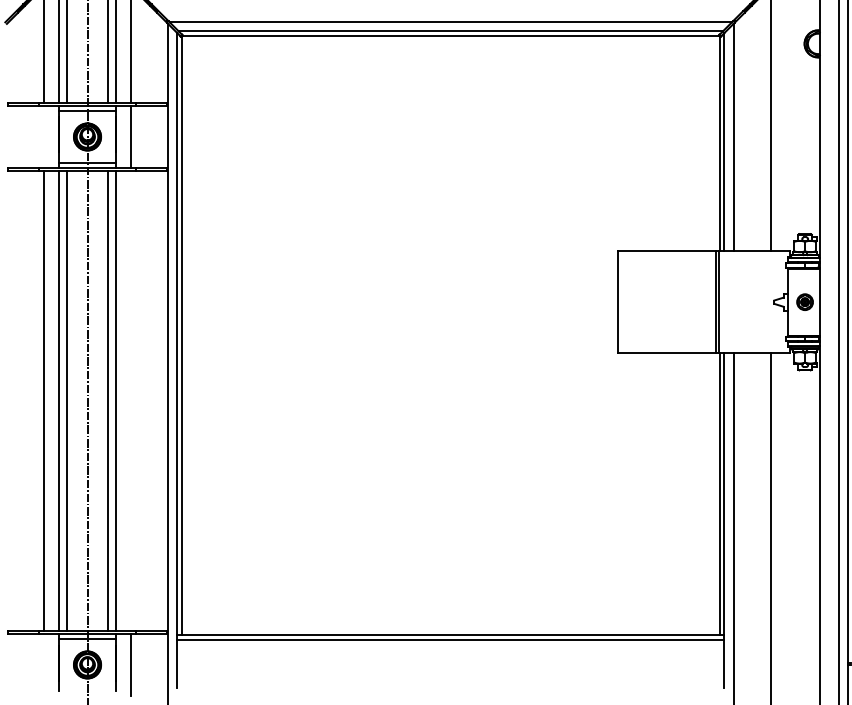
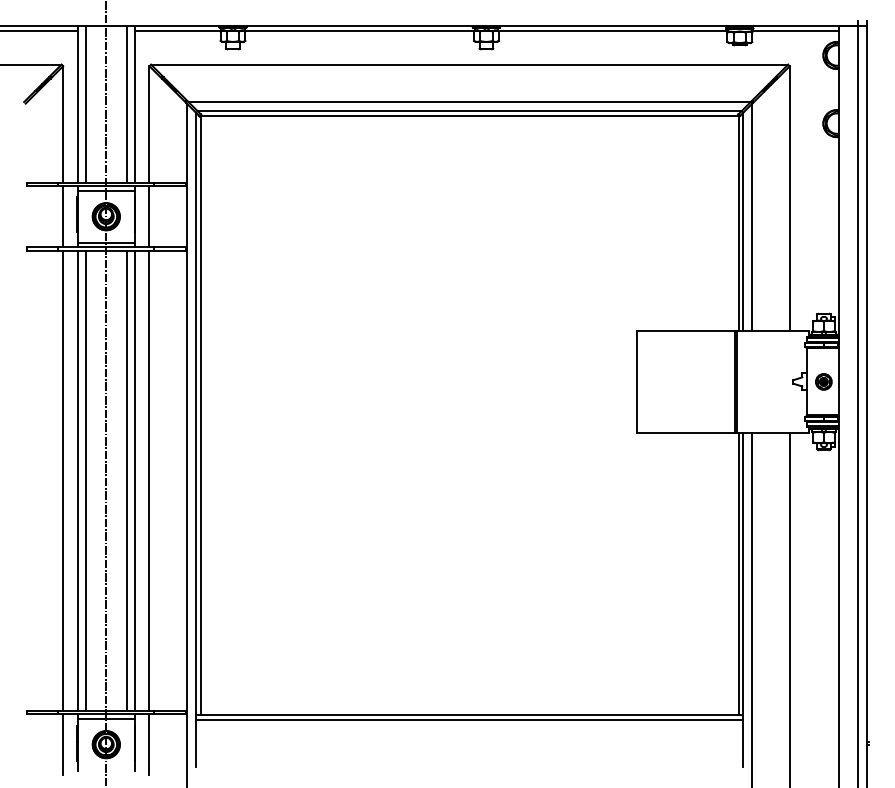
line: (44, 136) -> (63, 216), added
line: (130, 400) -> (149, 480), added
line: (44, 664) -> (63, 744), added

